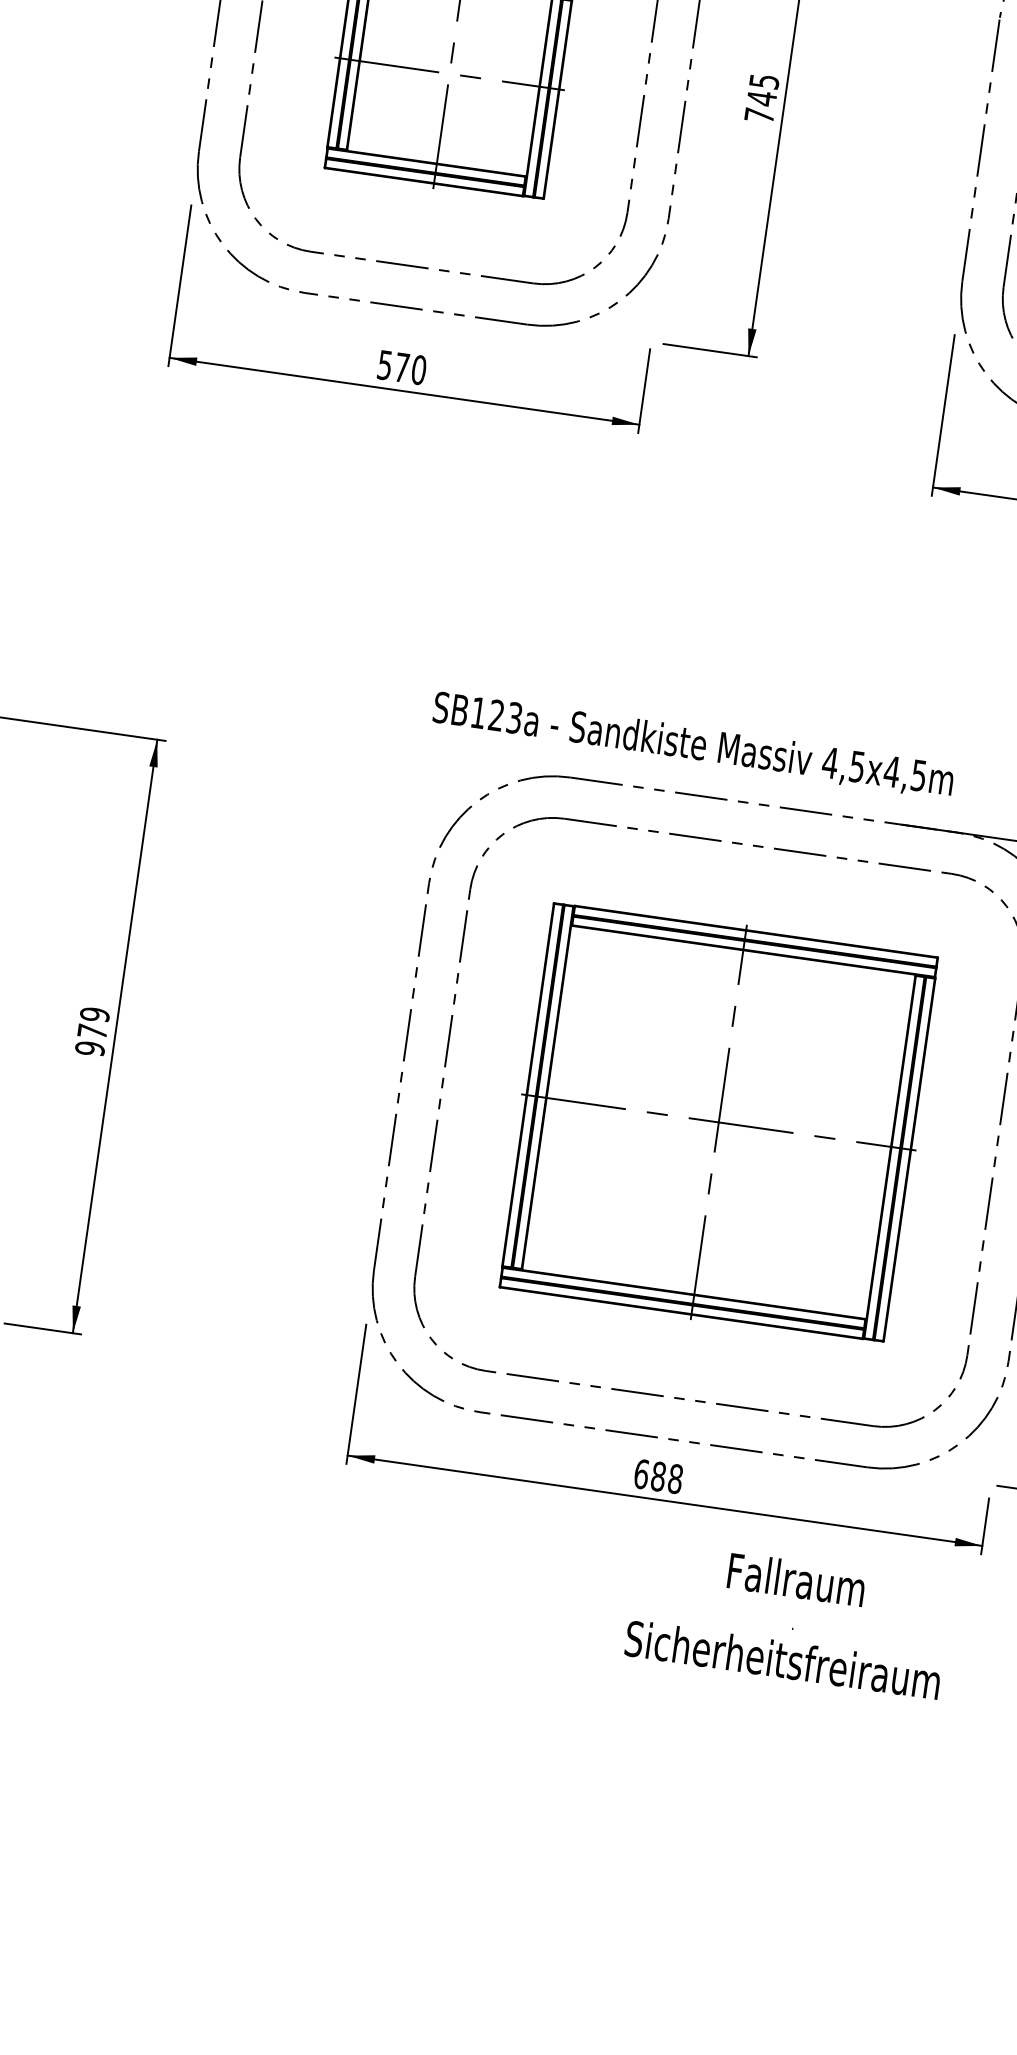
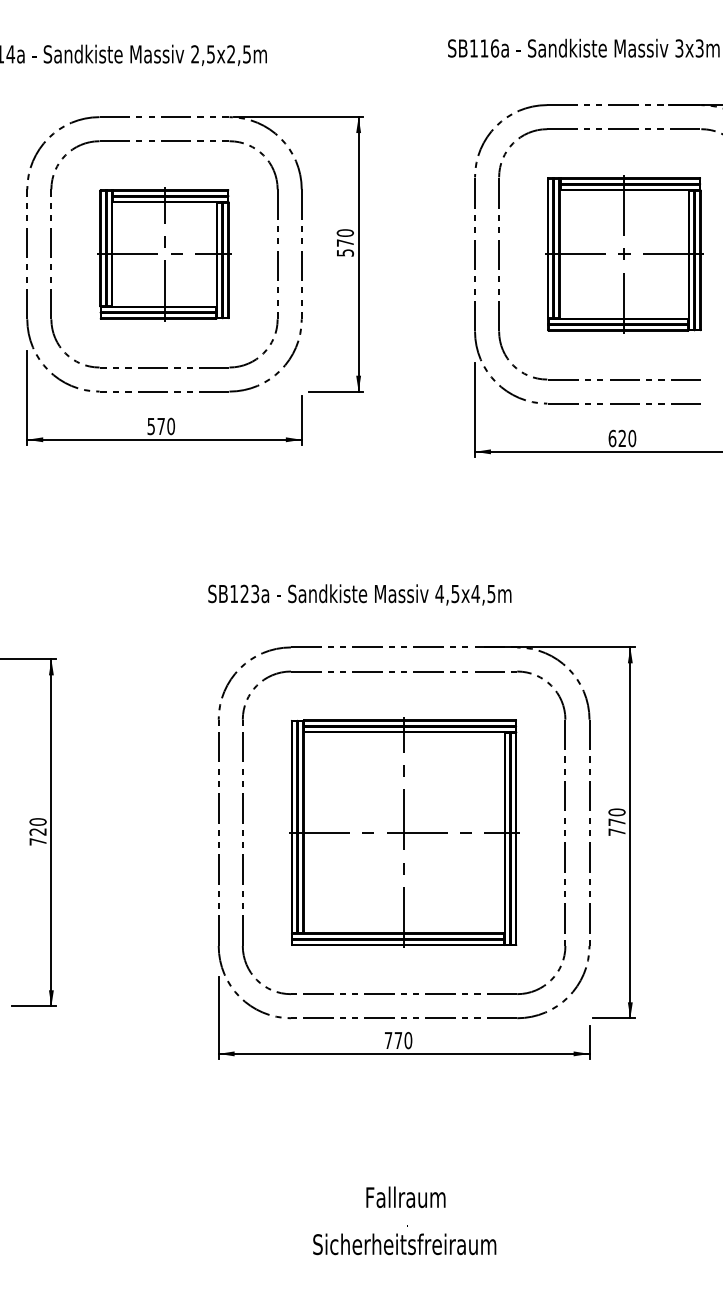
text: (762, 97) -> (345, 242), 745 -> 570
text: (692, 744) -> (359, 594), moved
text: (91, 1030) -> (37, 831), 979 -> 720
text: (658, 1476) -> (398, 1040), 688 -> 770
text: (788, 1618) -> (404, 1220), moved

